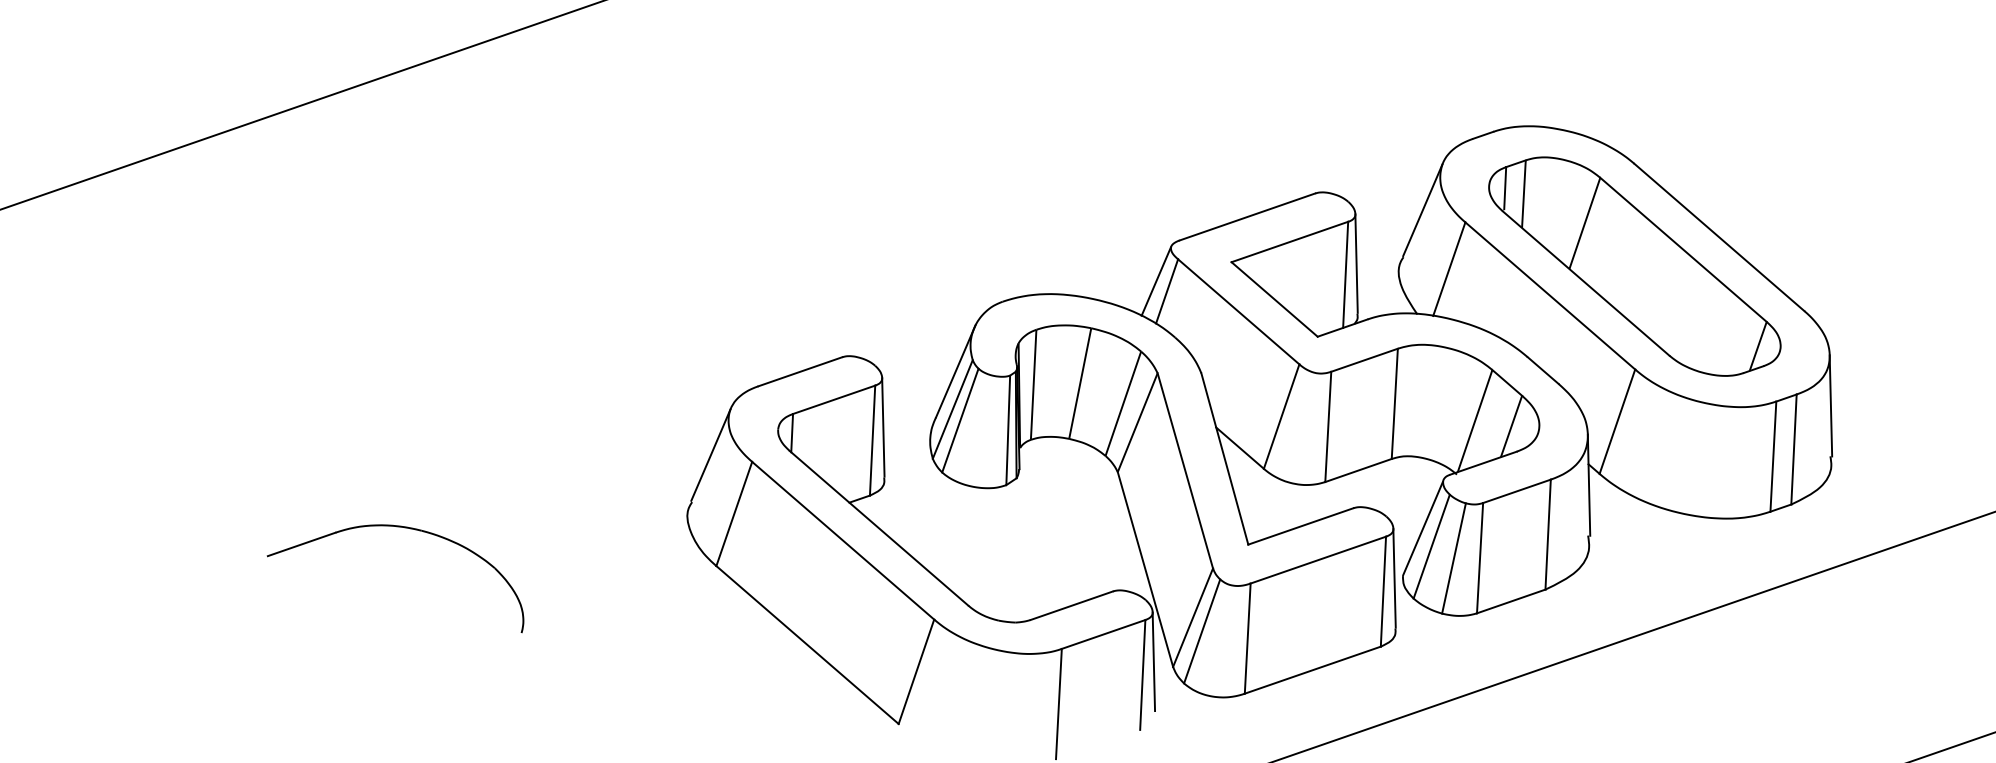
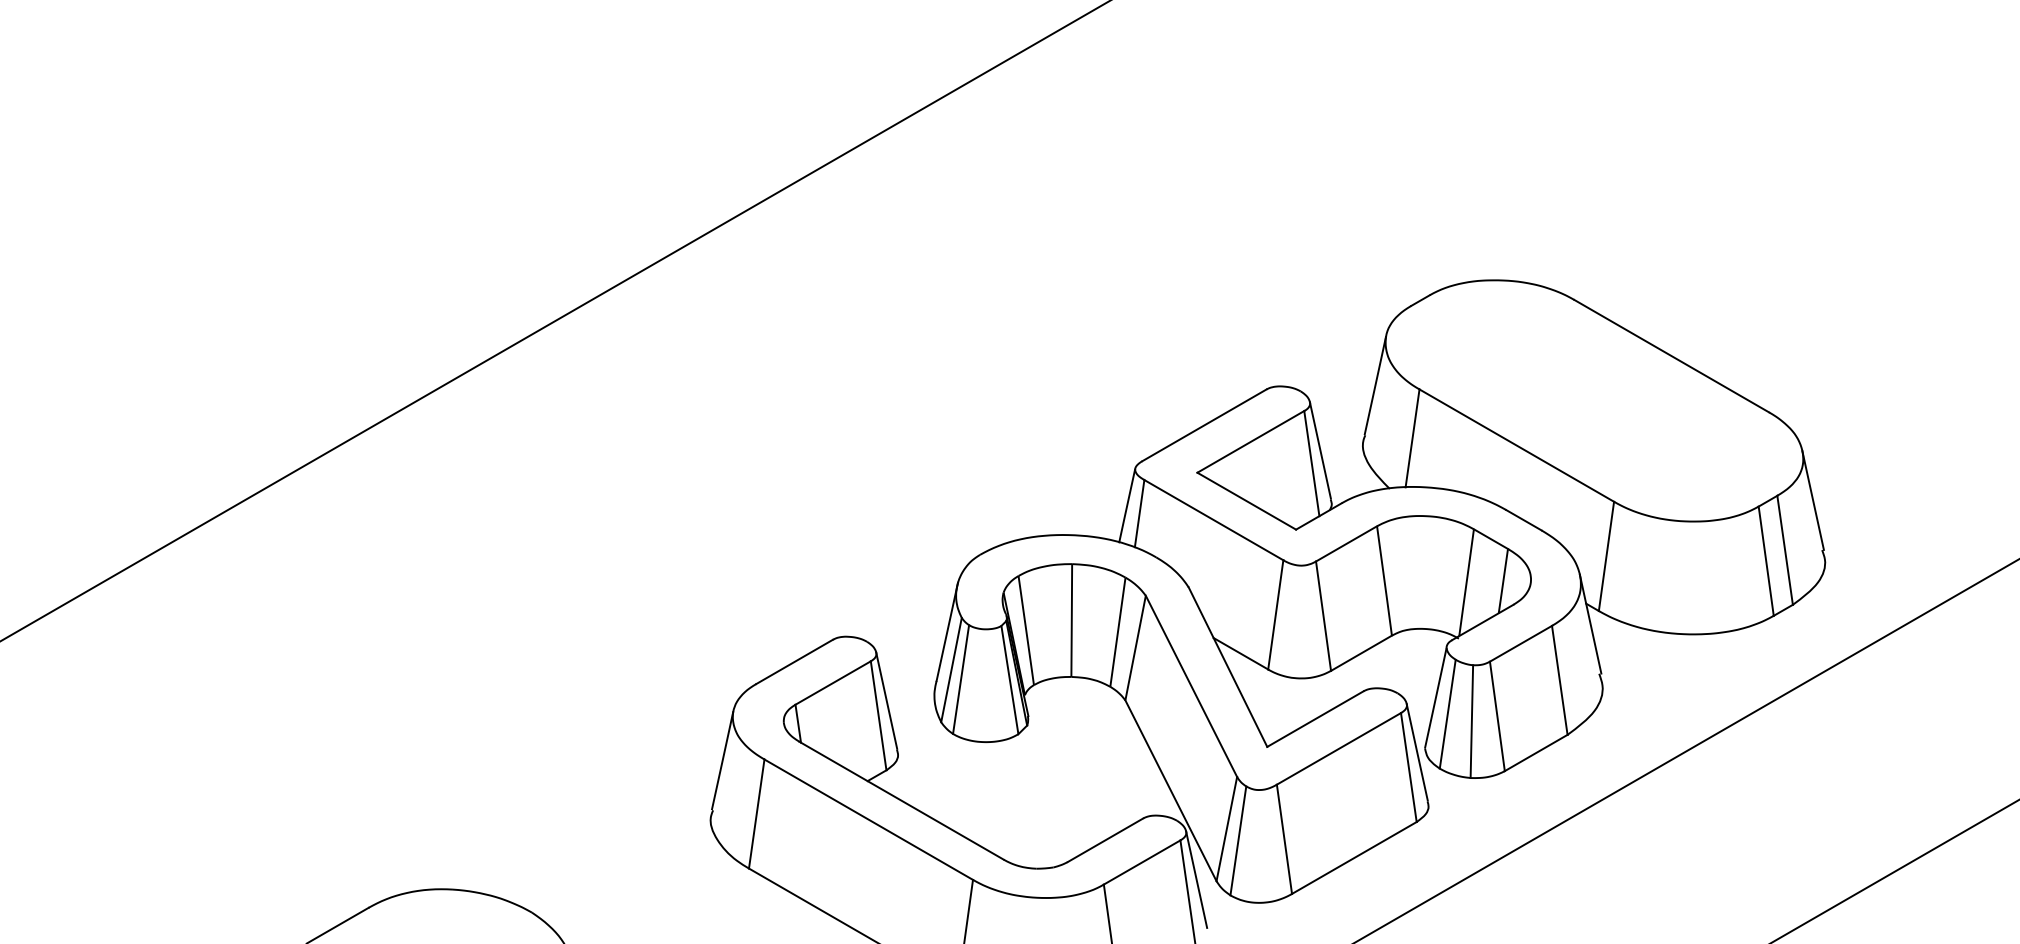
part: (1634, 266) -> (1593, 400), removed

